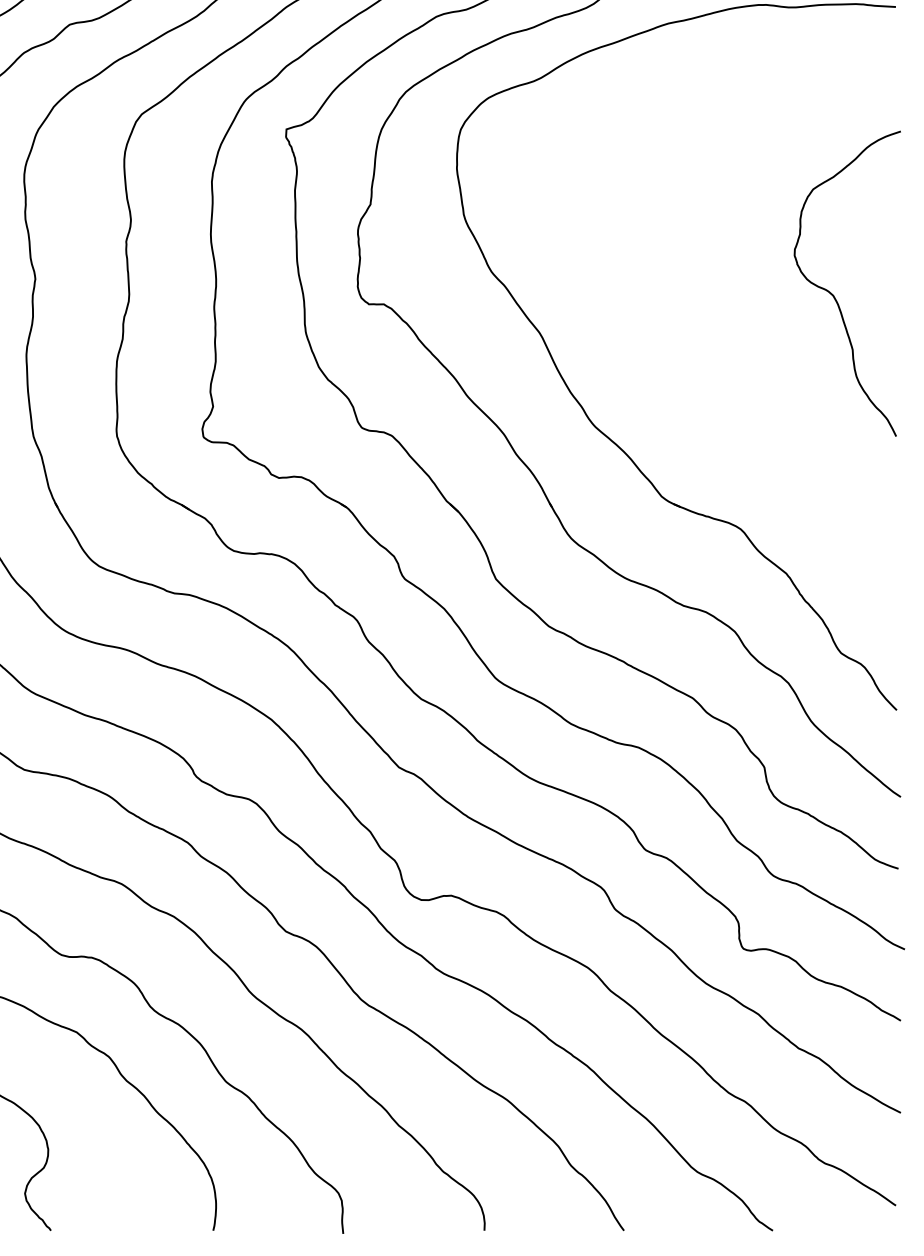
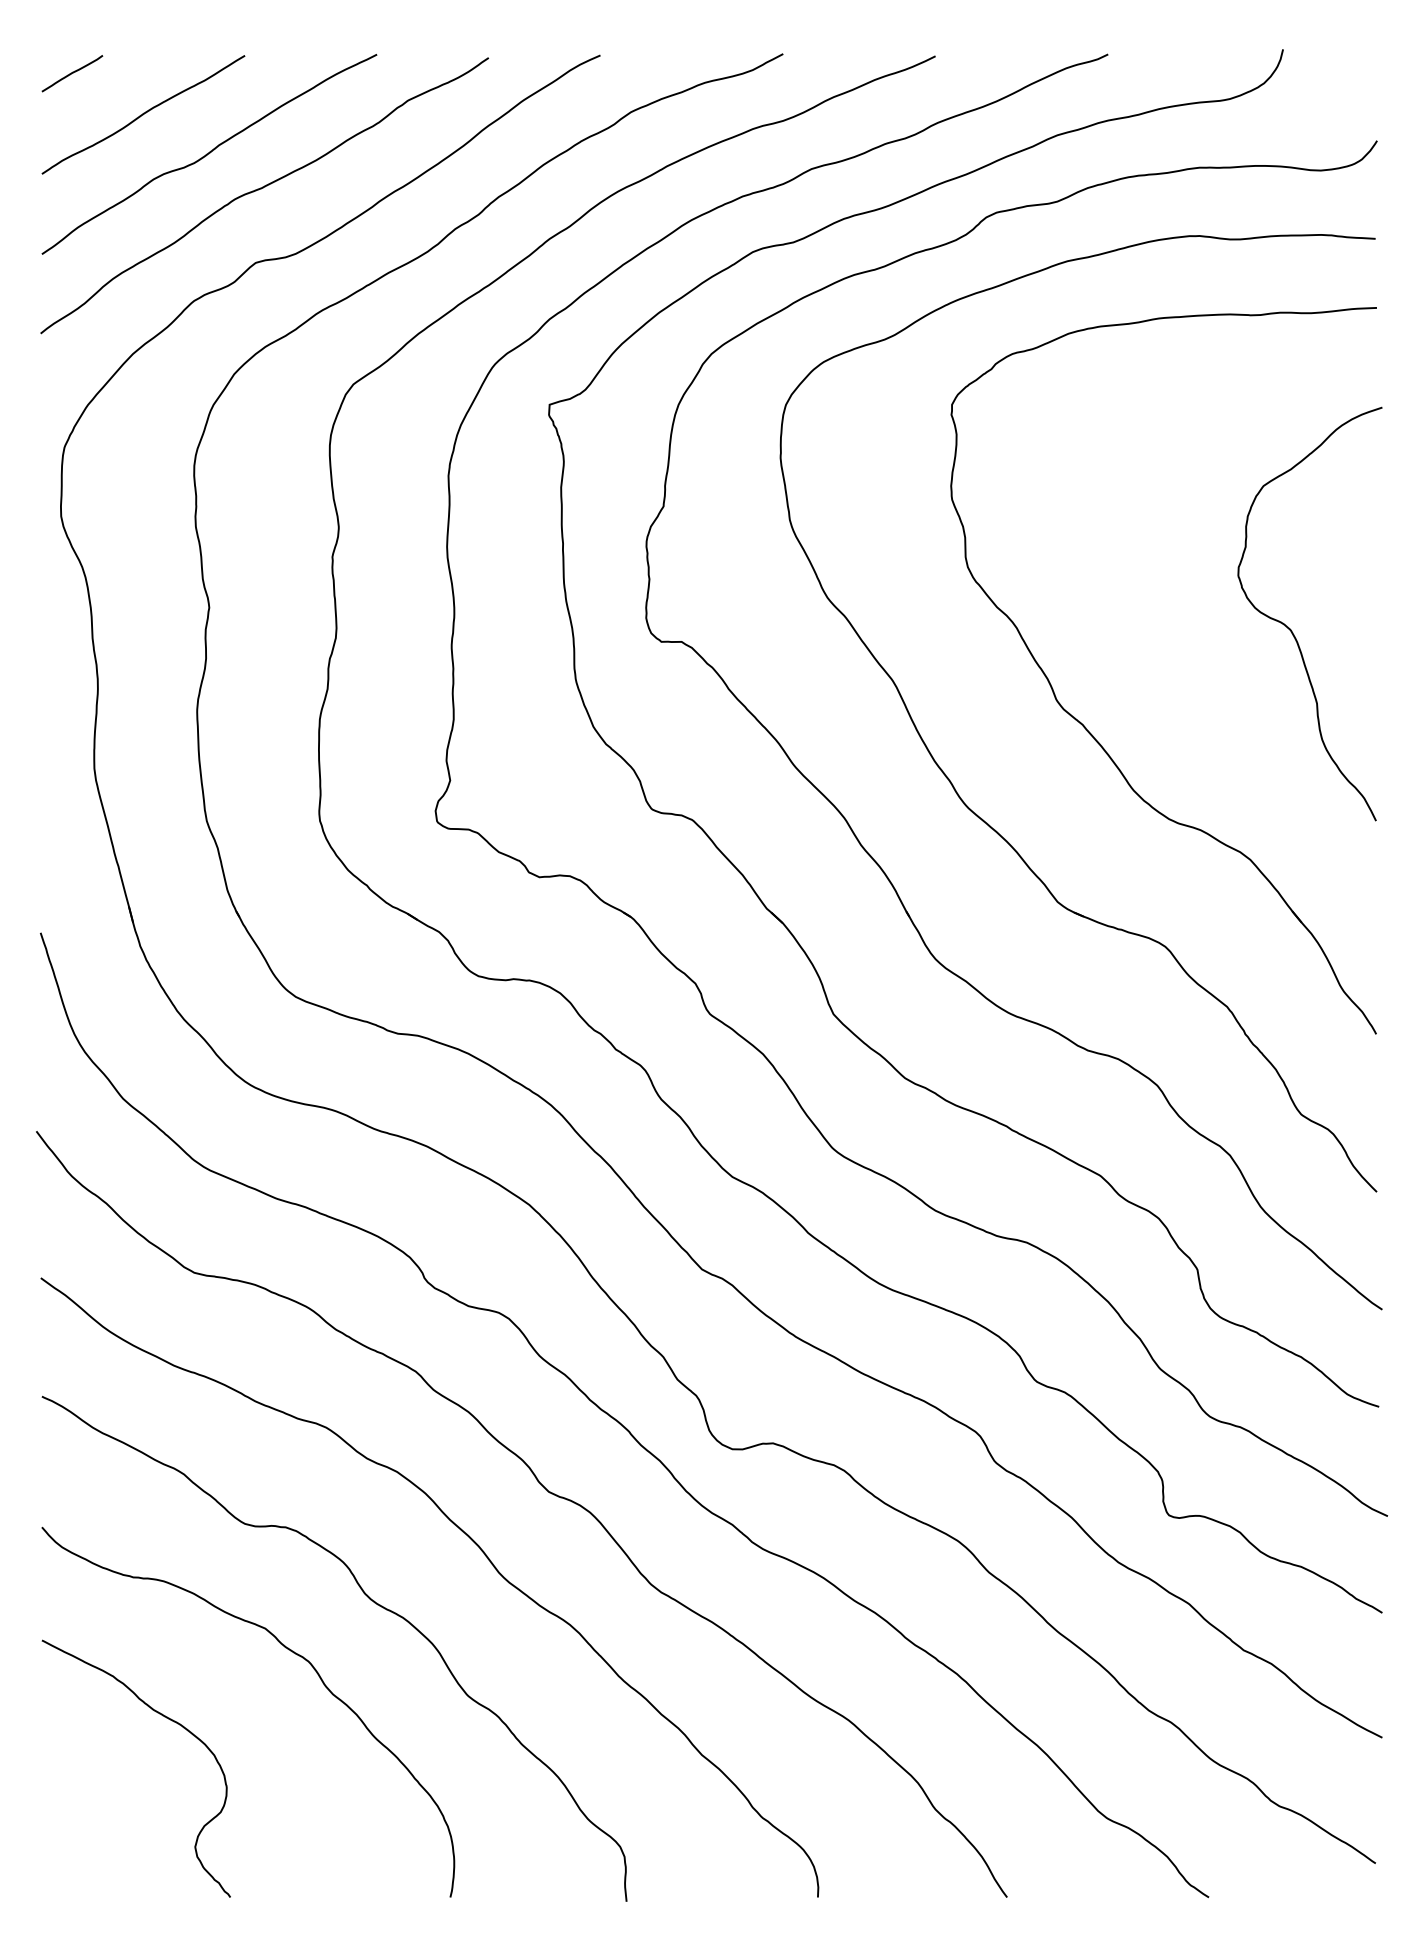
part: (687, 373) -> (1093, 735), added

